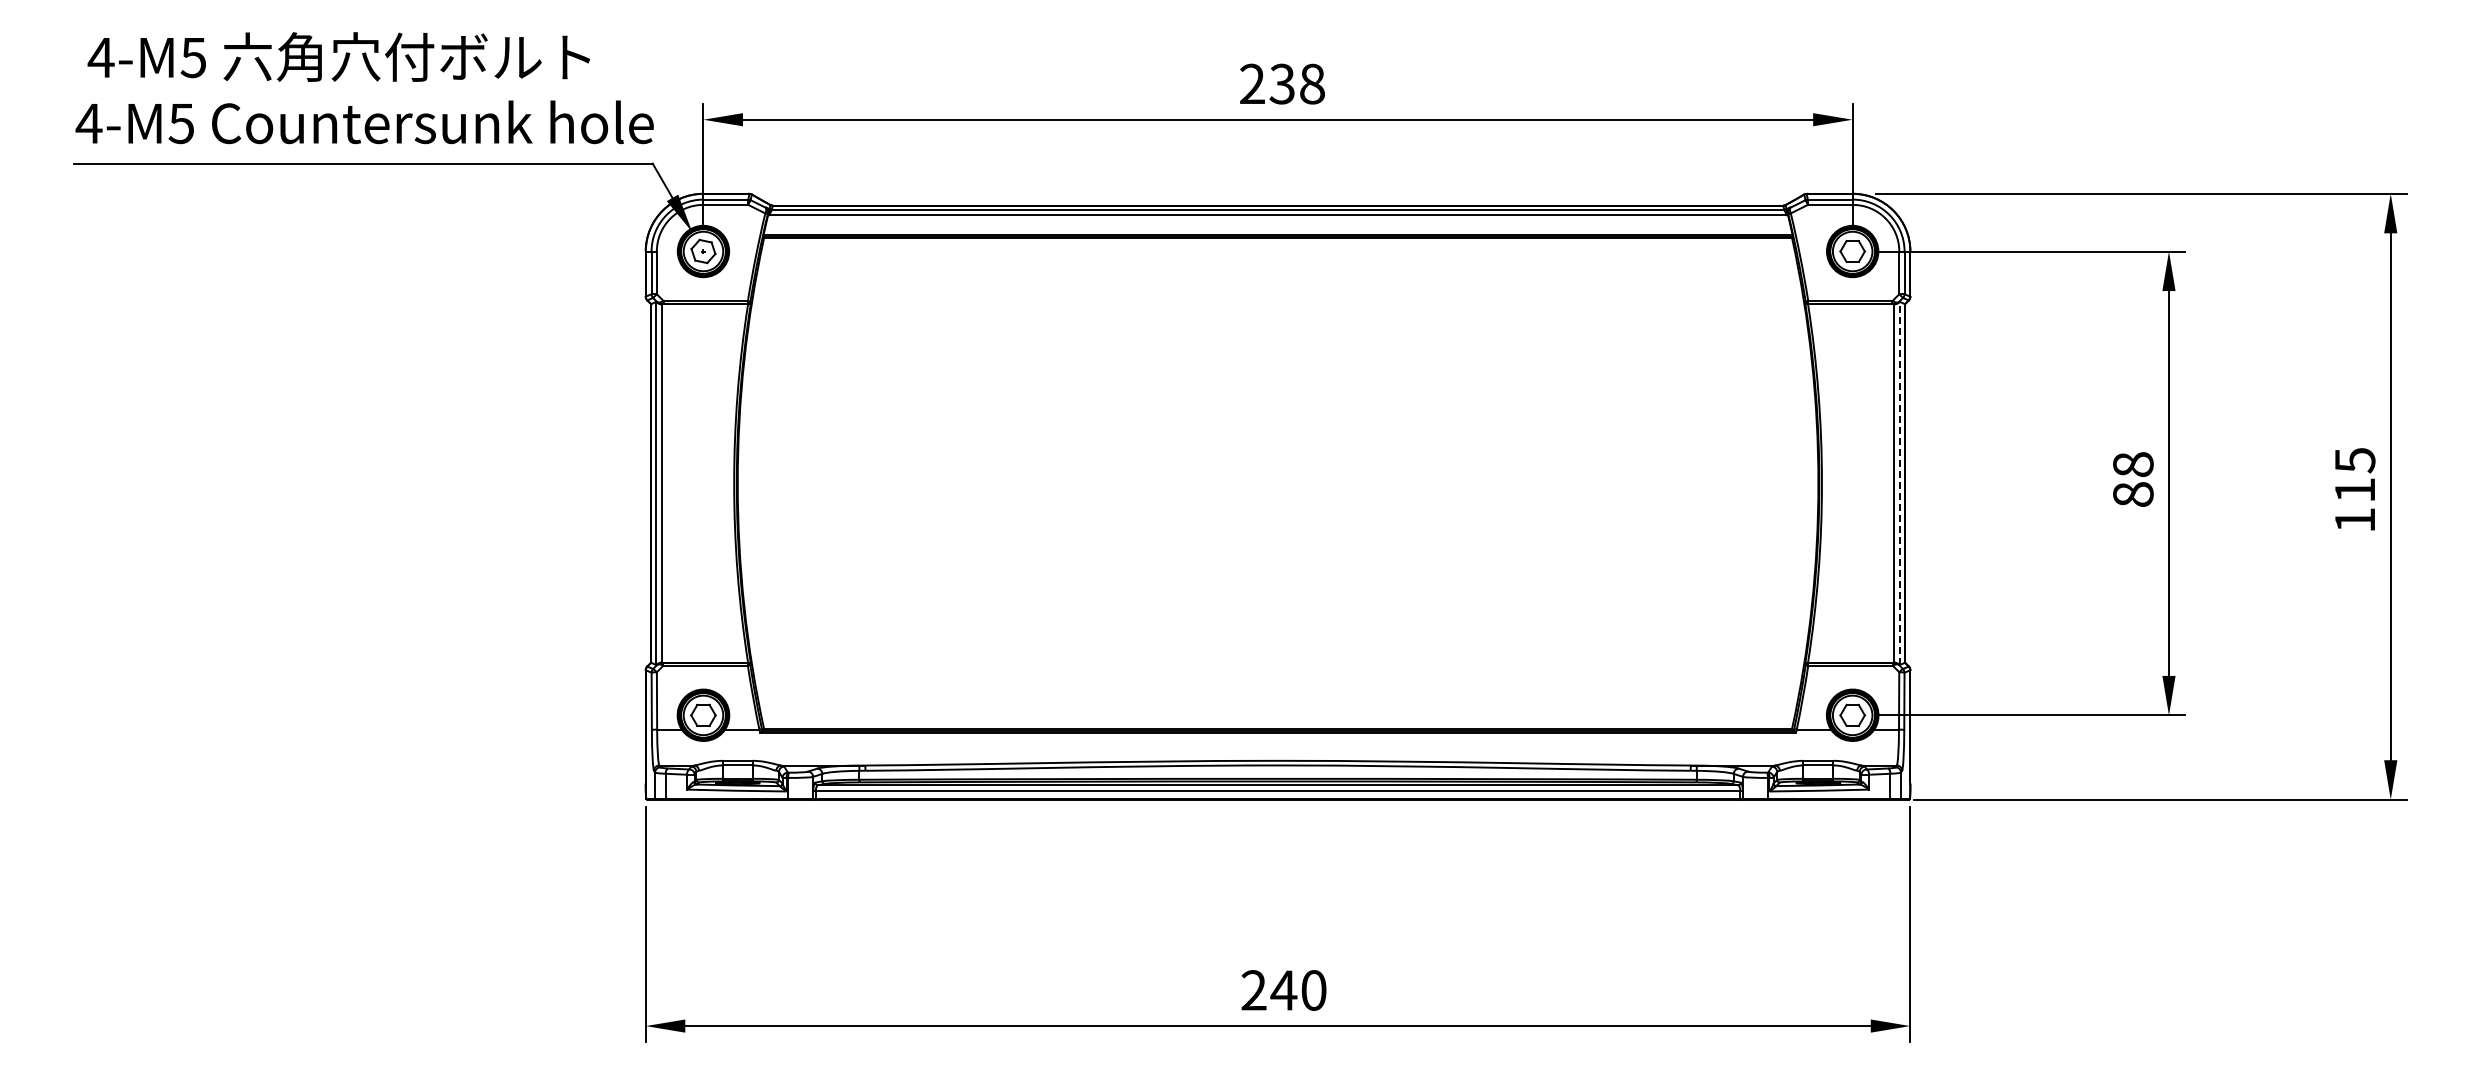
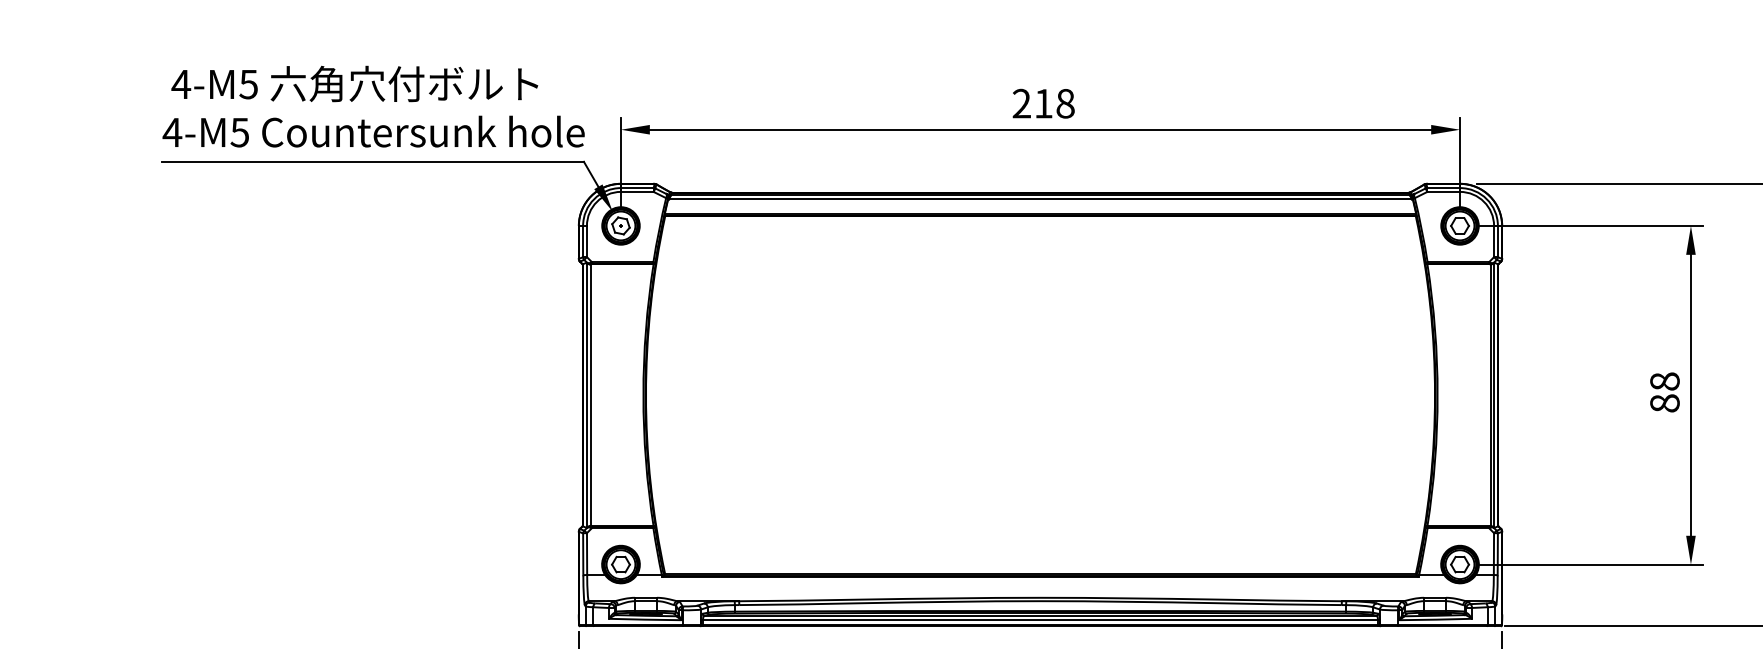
text: (1281, 83) -> (1043, 103), 238 -> 218
line: (1899, 483) -> (1494, 395), dashed -> solid

